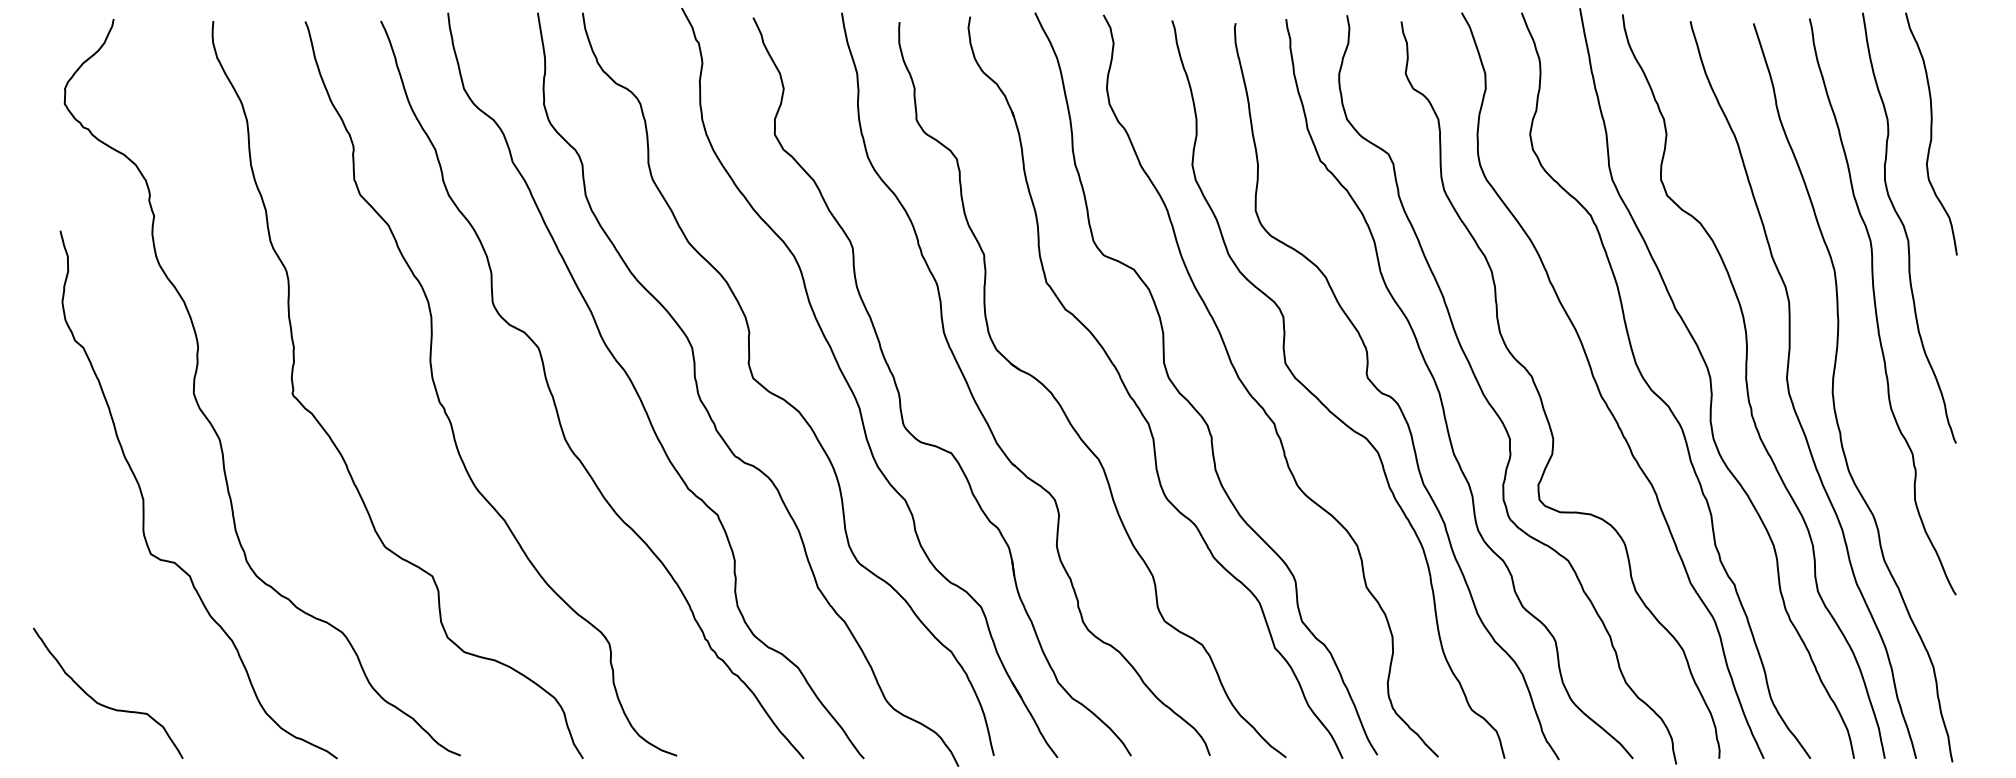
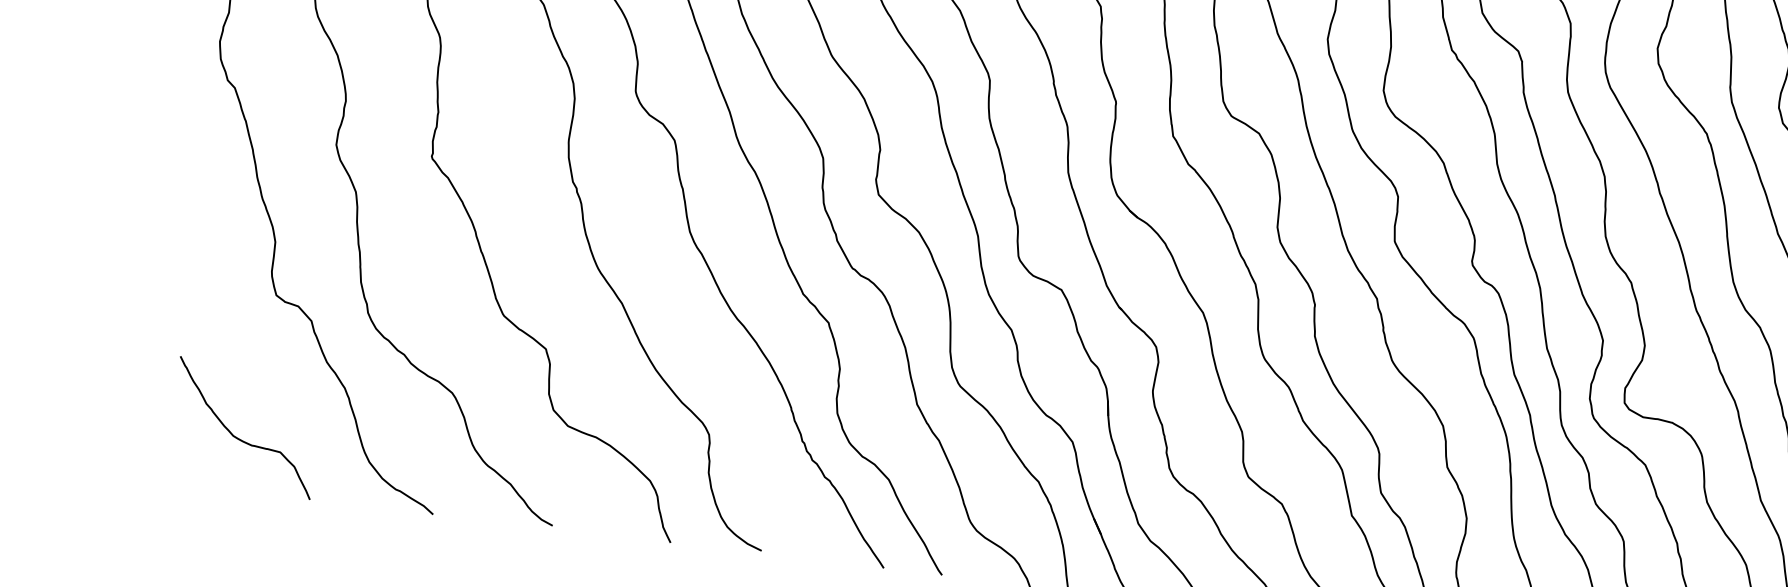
curve: (101, 703) -> (237, 437), moved

